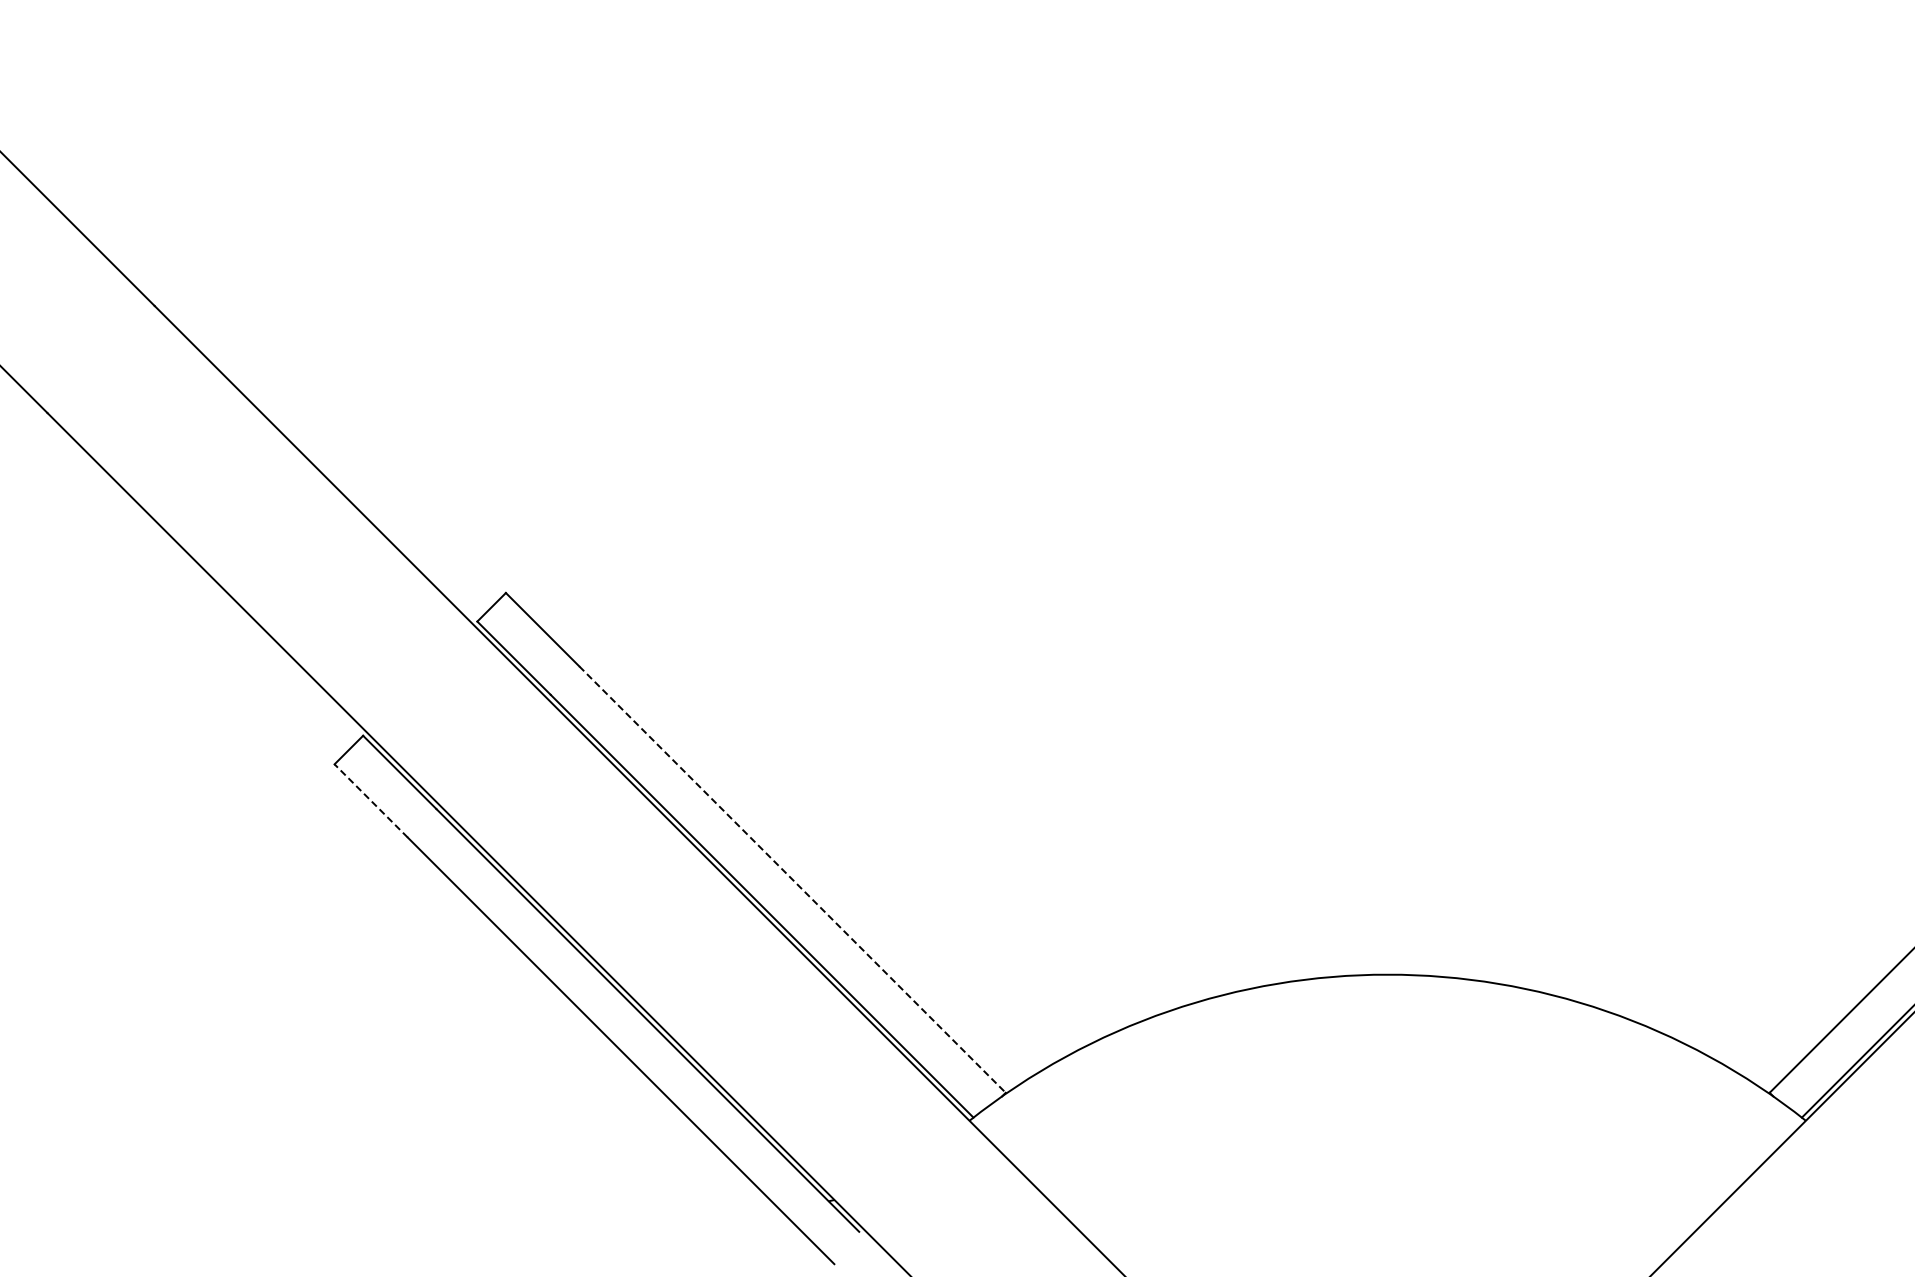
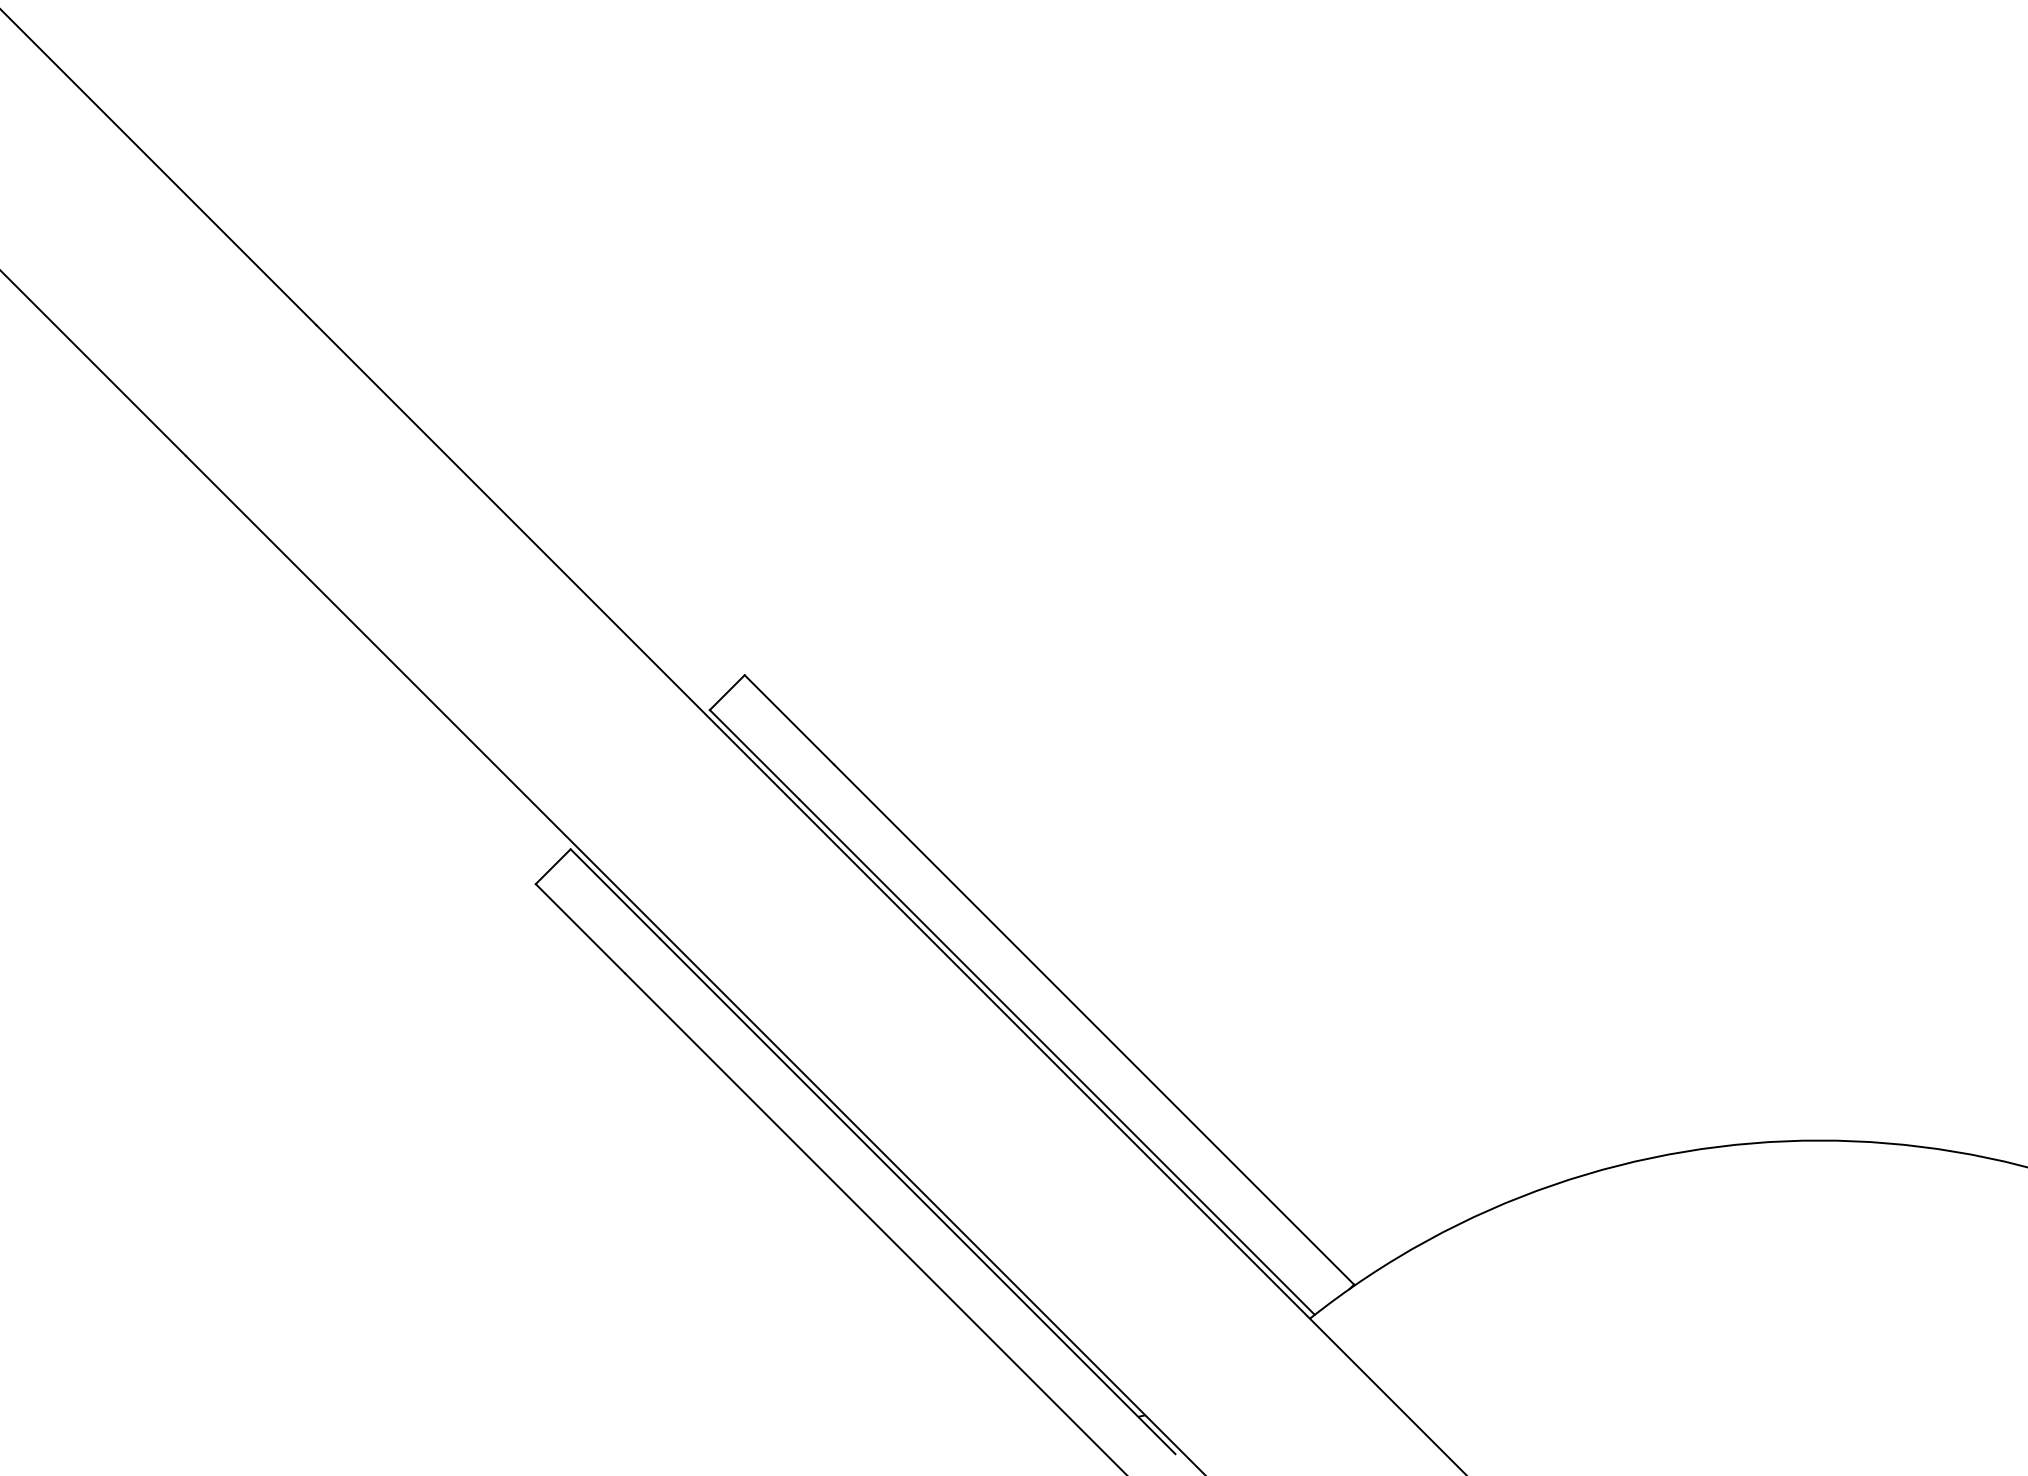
line: (371, 801) -> (580, 929), dashed -> solid
line: (792, 879) -> (1094, 1024), dashed -> solid

